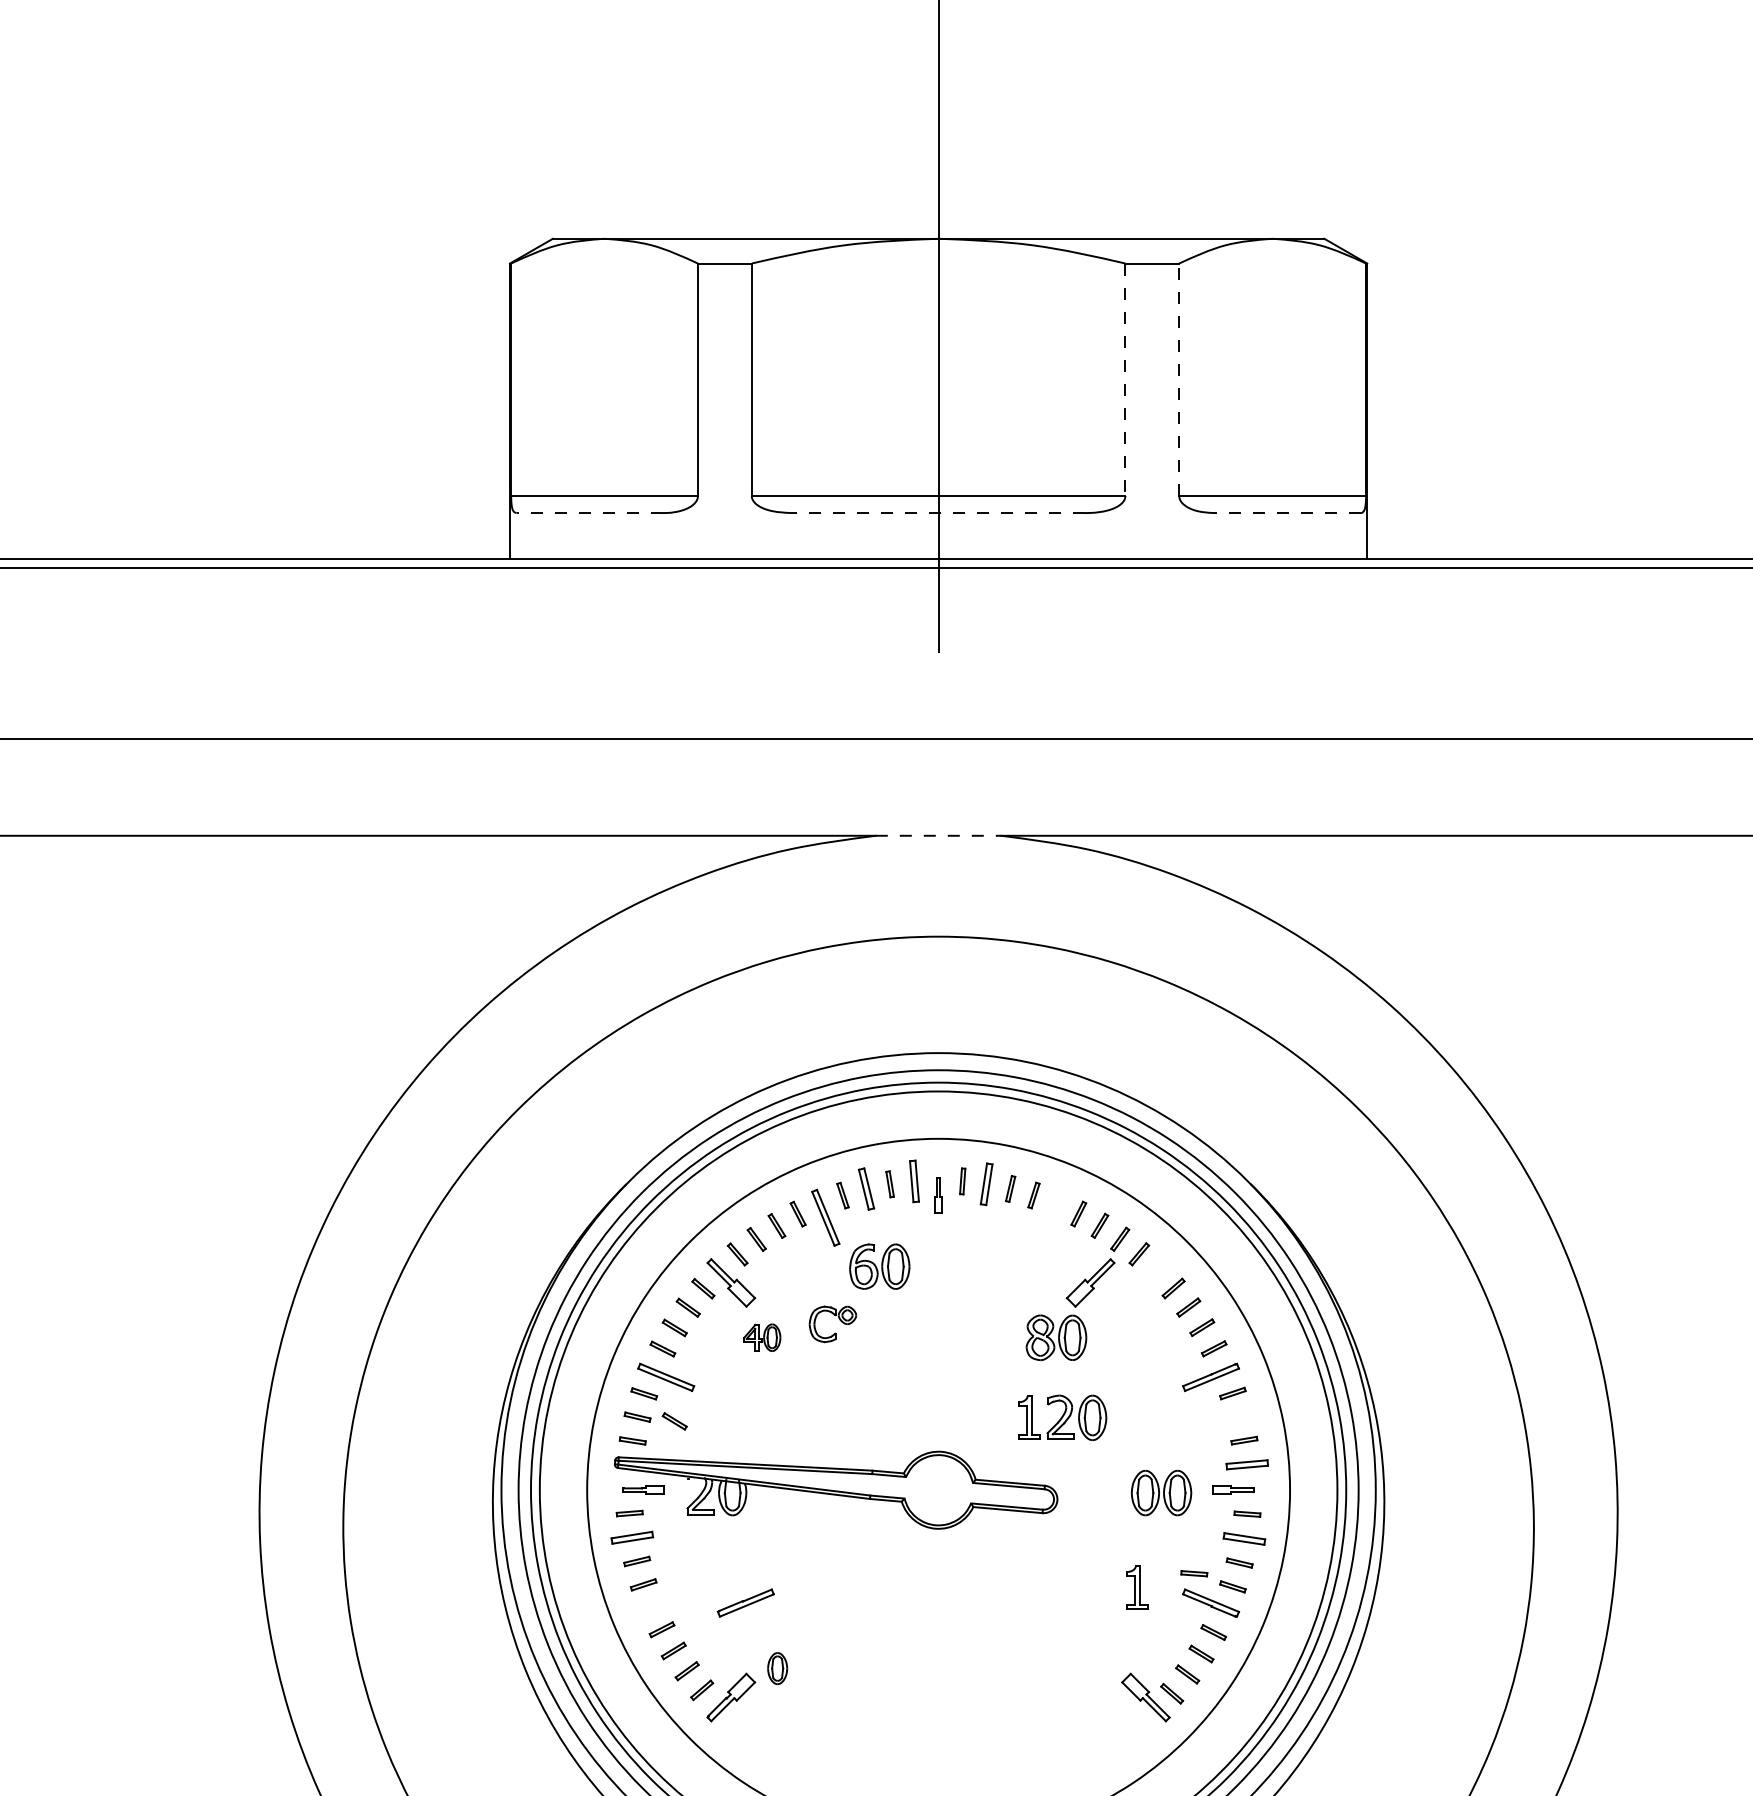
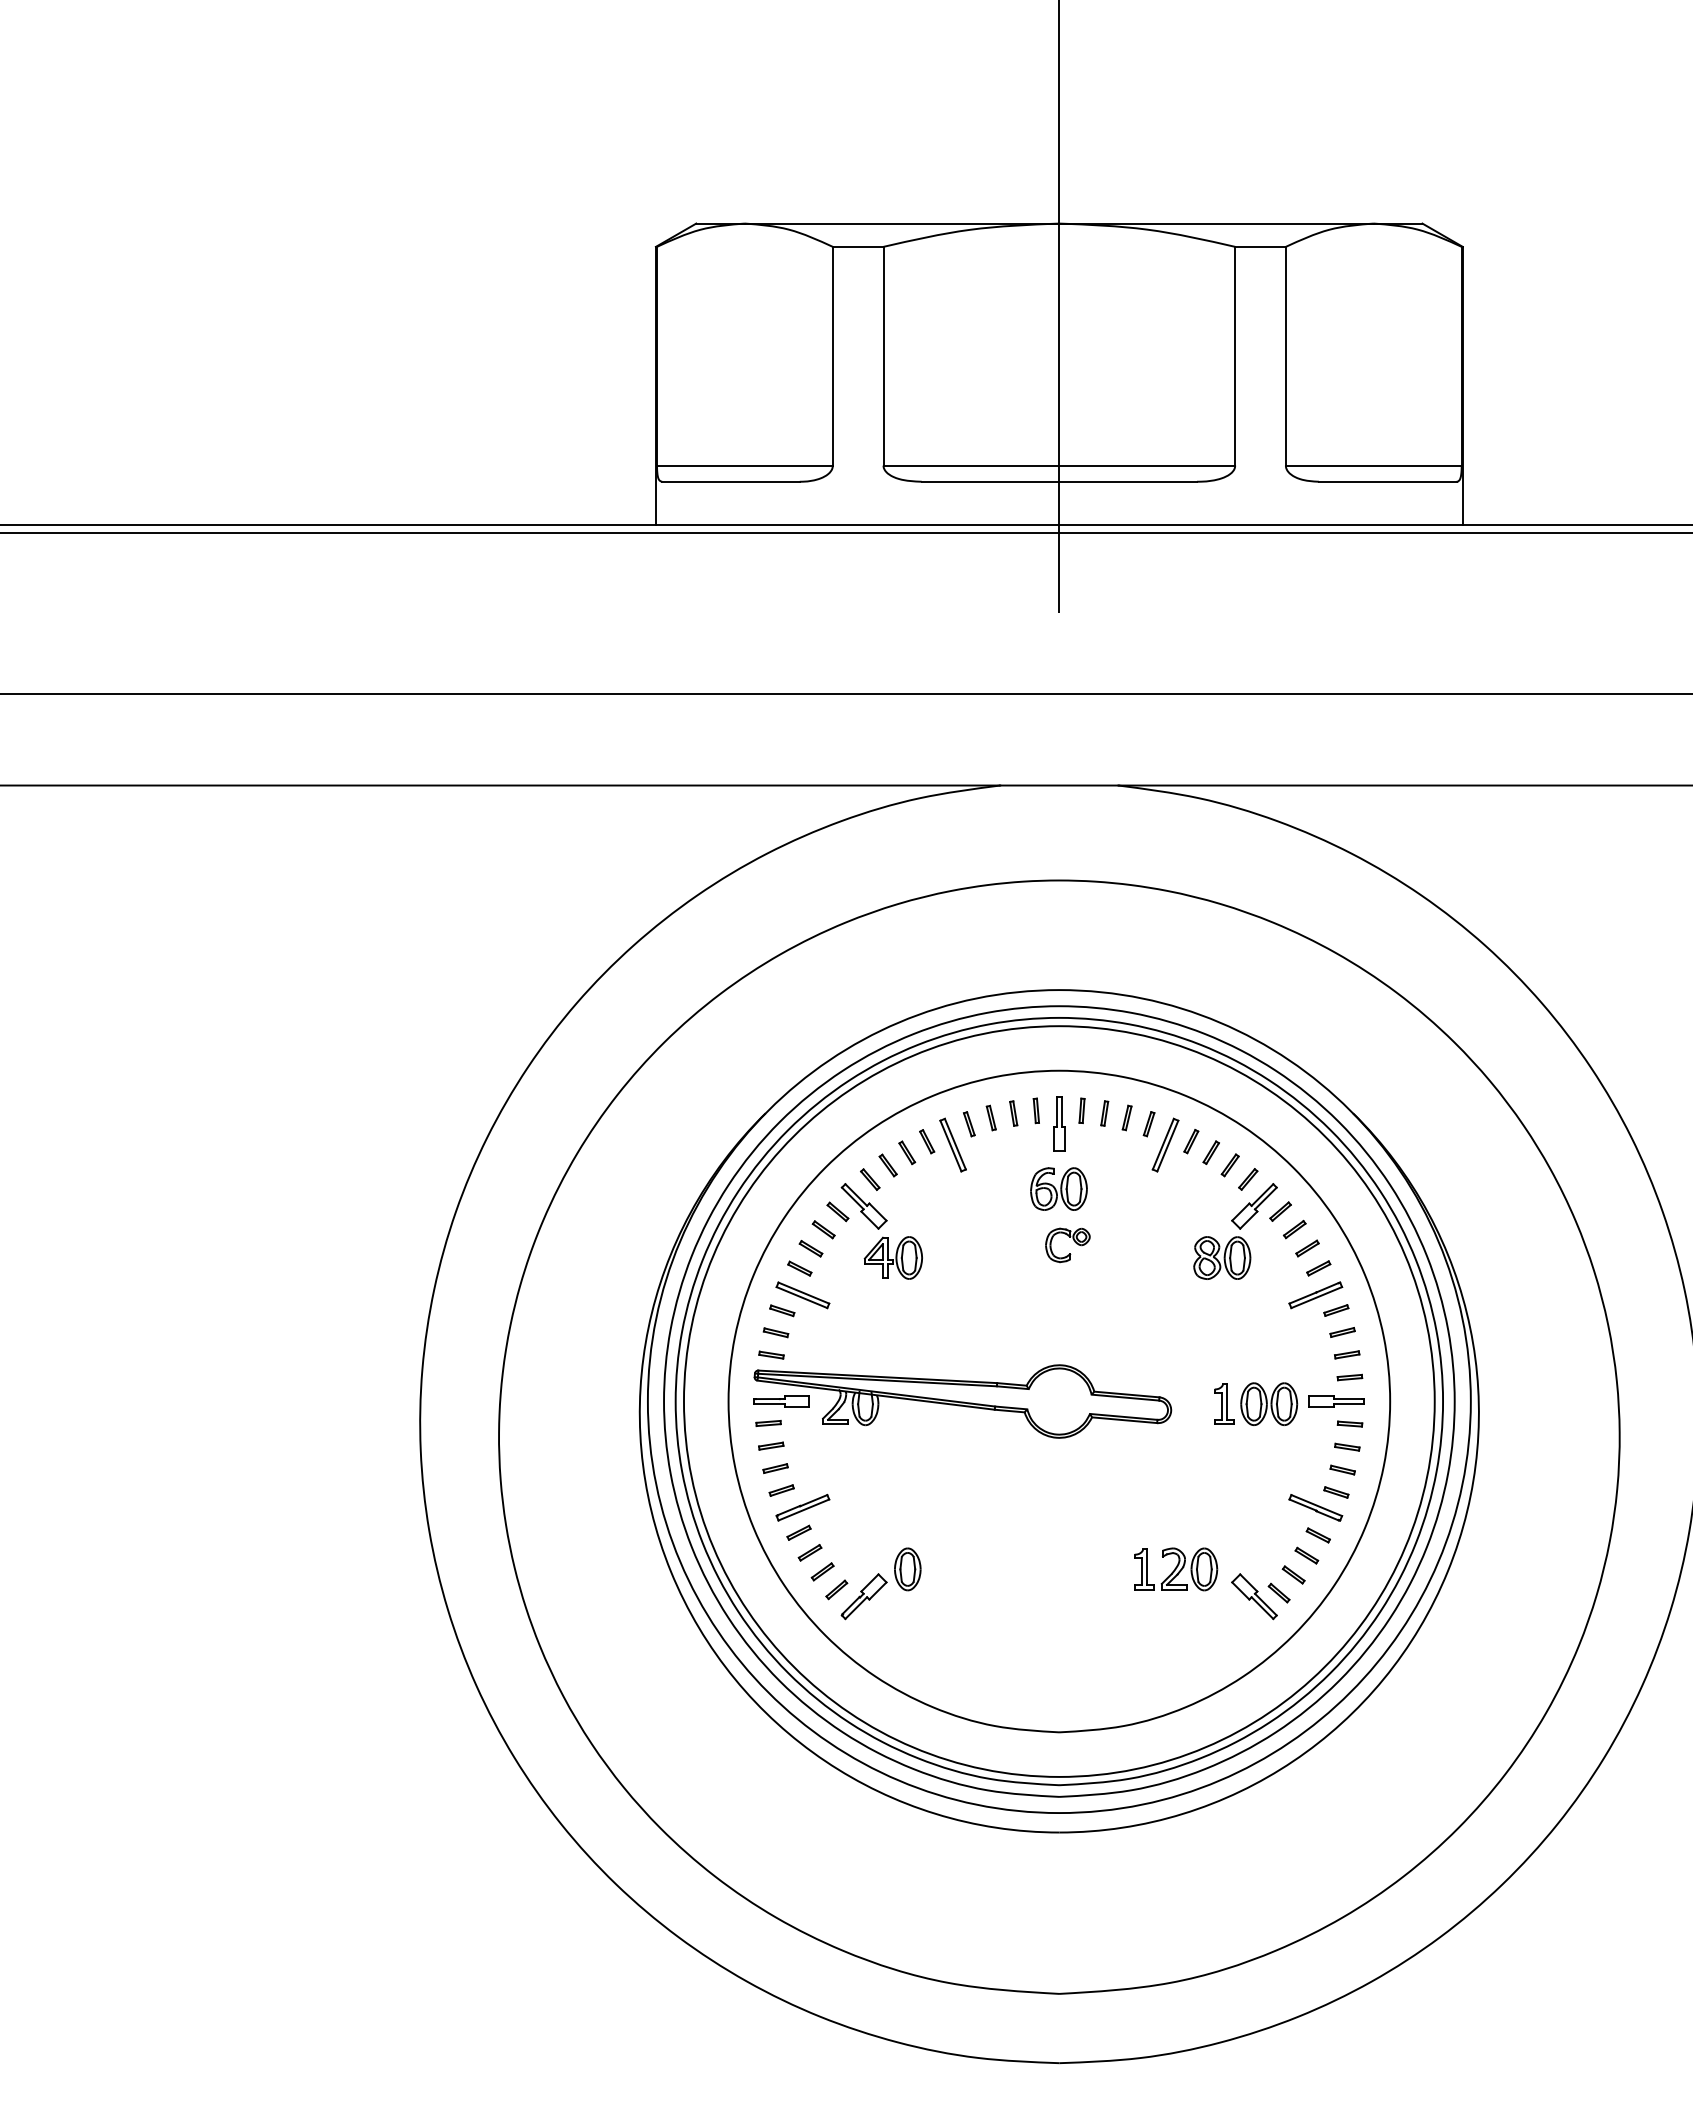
line: (1178, 378) -> (1285, 355), dashed -> solid
line: (1125, 379) -> (1235, 356), dashed -> solid
line: (589, 512) -> (730, 481), dashed -> solid
line: (938, 512) -> (1059, 481), dashed -> solid
line: (1287, 512) -> (1387, 481), dashed -> solid
line: (938, 835) -> (1059, 785), dashed -> solid
part: (913, 1181) -> (1035, 1110), size x0.62
part: (986, 1184) -> (1104, 1113), size x0.62
part: (865, 1188) -> (990, 1117), size x0.62
part: (938, 1194) -> (1059, 1123), size x1.67
part: (1051, 1217) -> (1165, 1144), added
part: (879, 1266) -> (1058, 1188), moved
part: (1070, 1309) -> (1235, 1231), moved
part: (839, 1321) -> (1074, 1242), moved
part: (761, 1337) -> (892, 1257), size x1.67
part: (1239, 1416) -> (1342, 1332), added
part: (1063, 1417) -> (1176, 1569), moved
part: (674, 1421) -> (810, 1336), removed
part: (1246, 1464) -> (1349, 1377), size x0.62
part: (643, 1490) -> (781, 1401), size x1.43
part: (1233, 1490) -> (1336, 1401), size x1.43
part: (632, 1536) -> (771, 1445), size x0.62
part: (1244, 1538) -> (1347, 1446), size x0.62
part: (1193, 1573) -> (1299, 1479), removed
part: (1137, 1586) -> (1224, 1403), moved
part: (745, 1602) -> (802, 1507), moved
part: (777, 1668) -> (907, 1569), size x1.43

